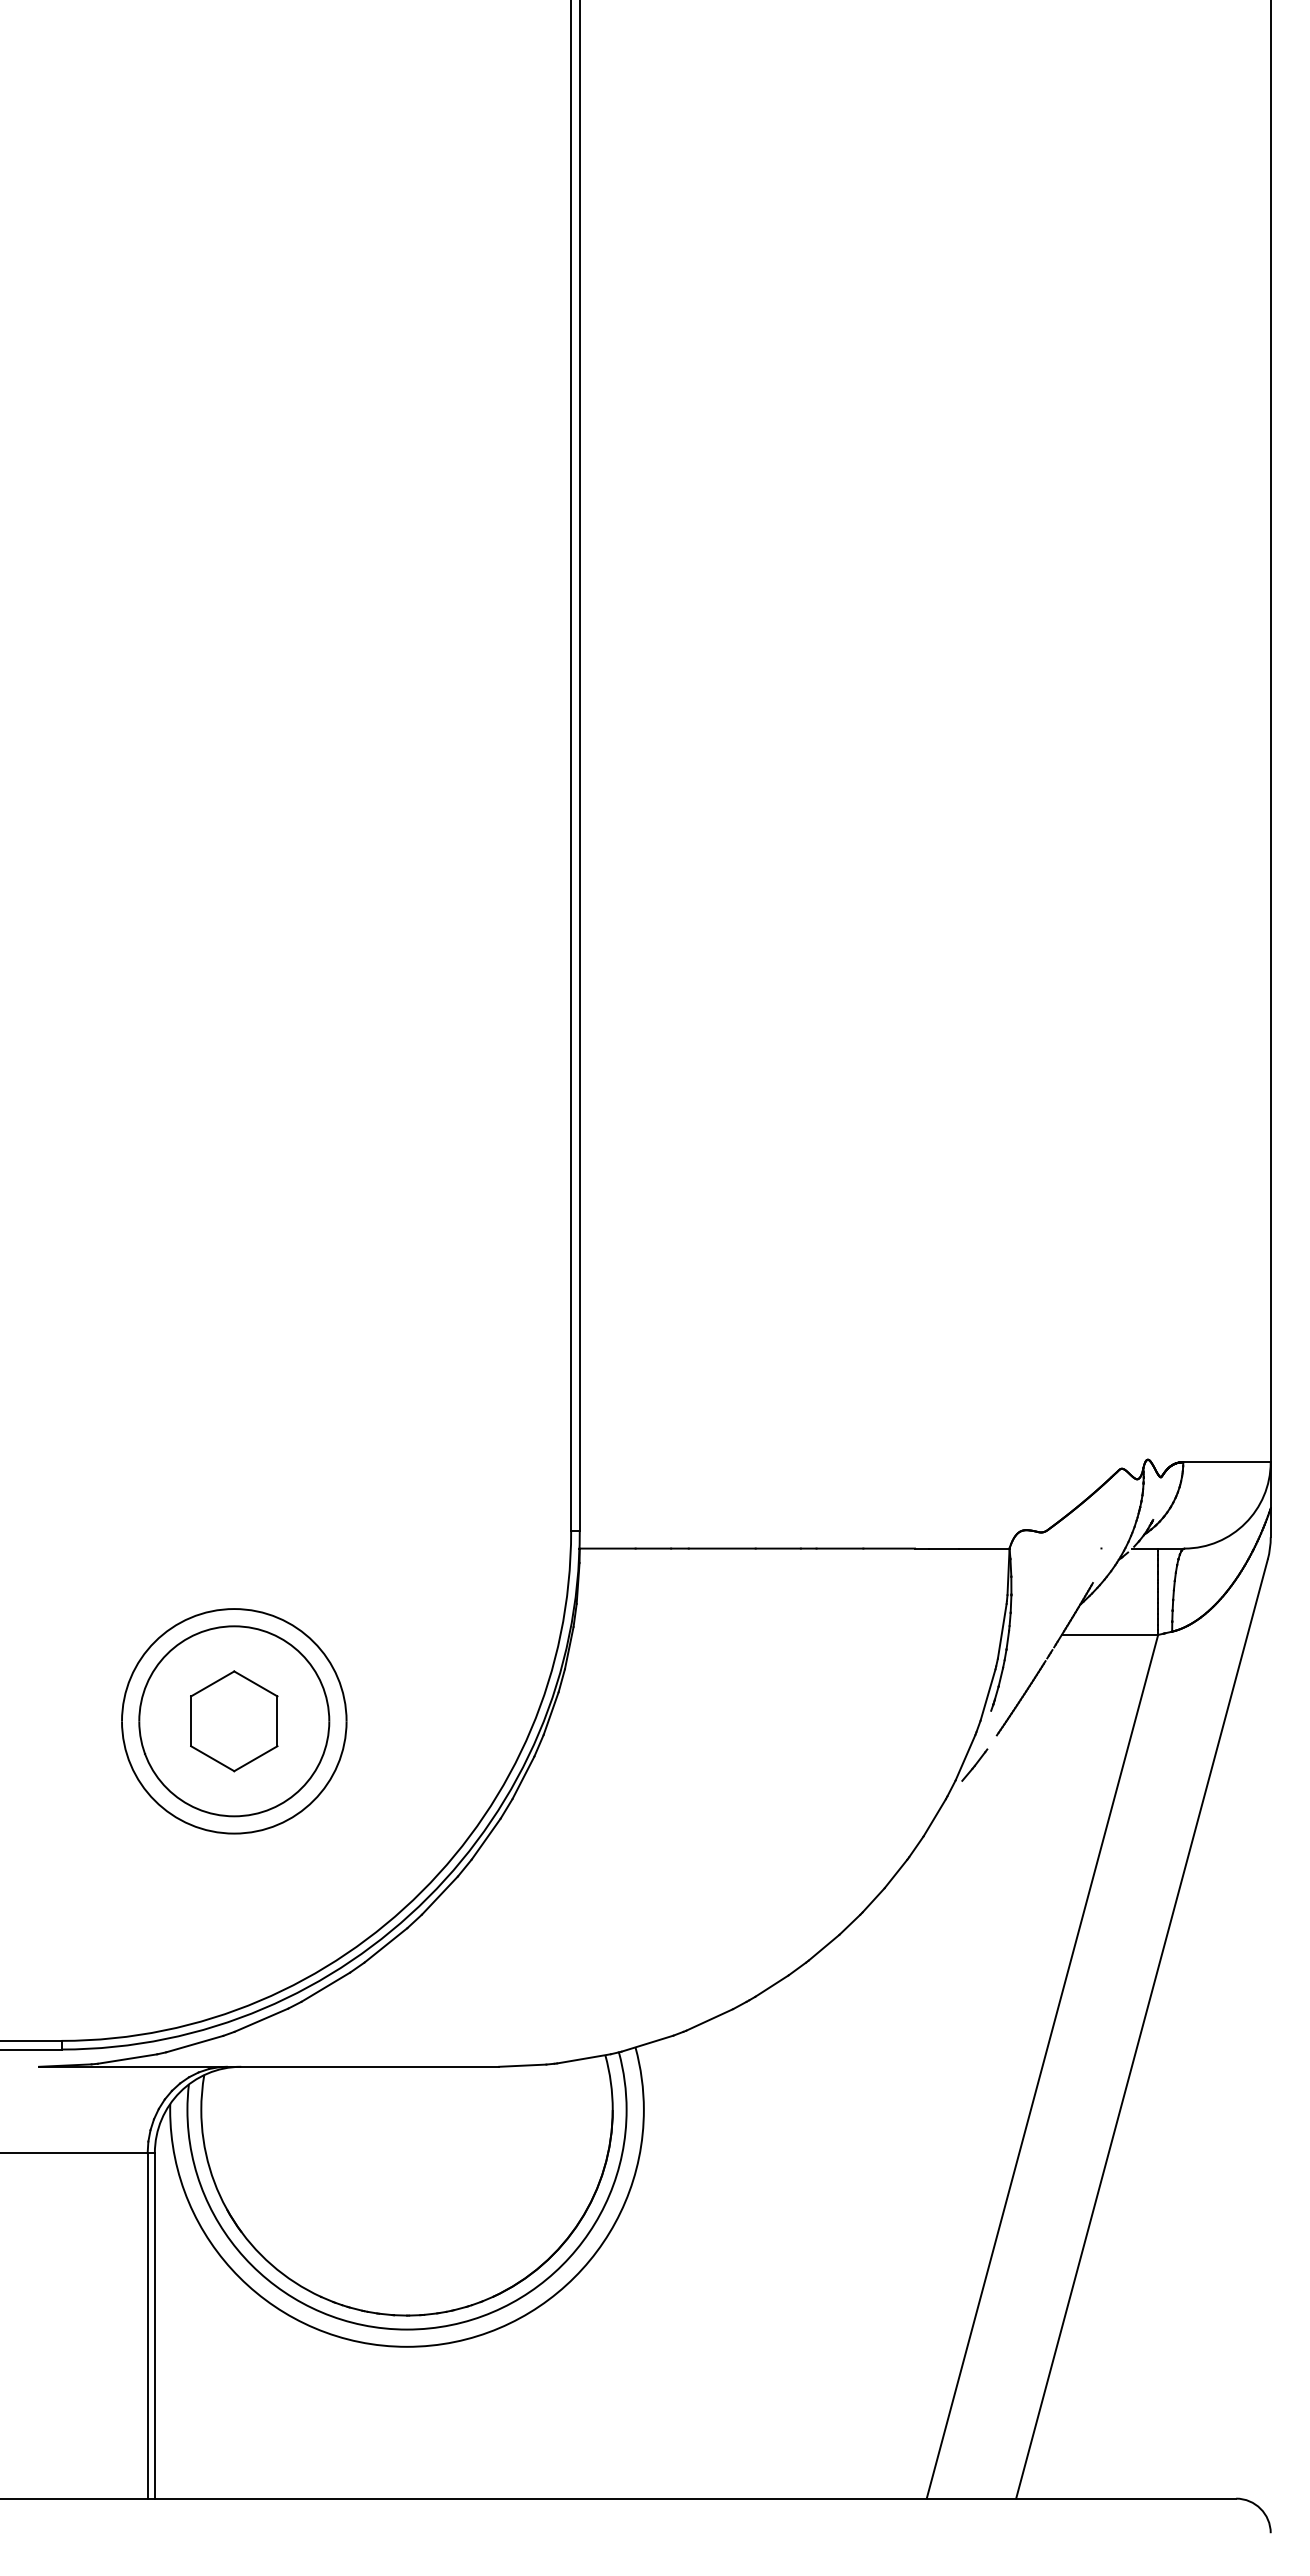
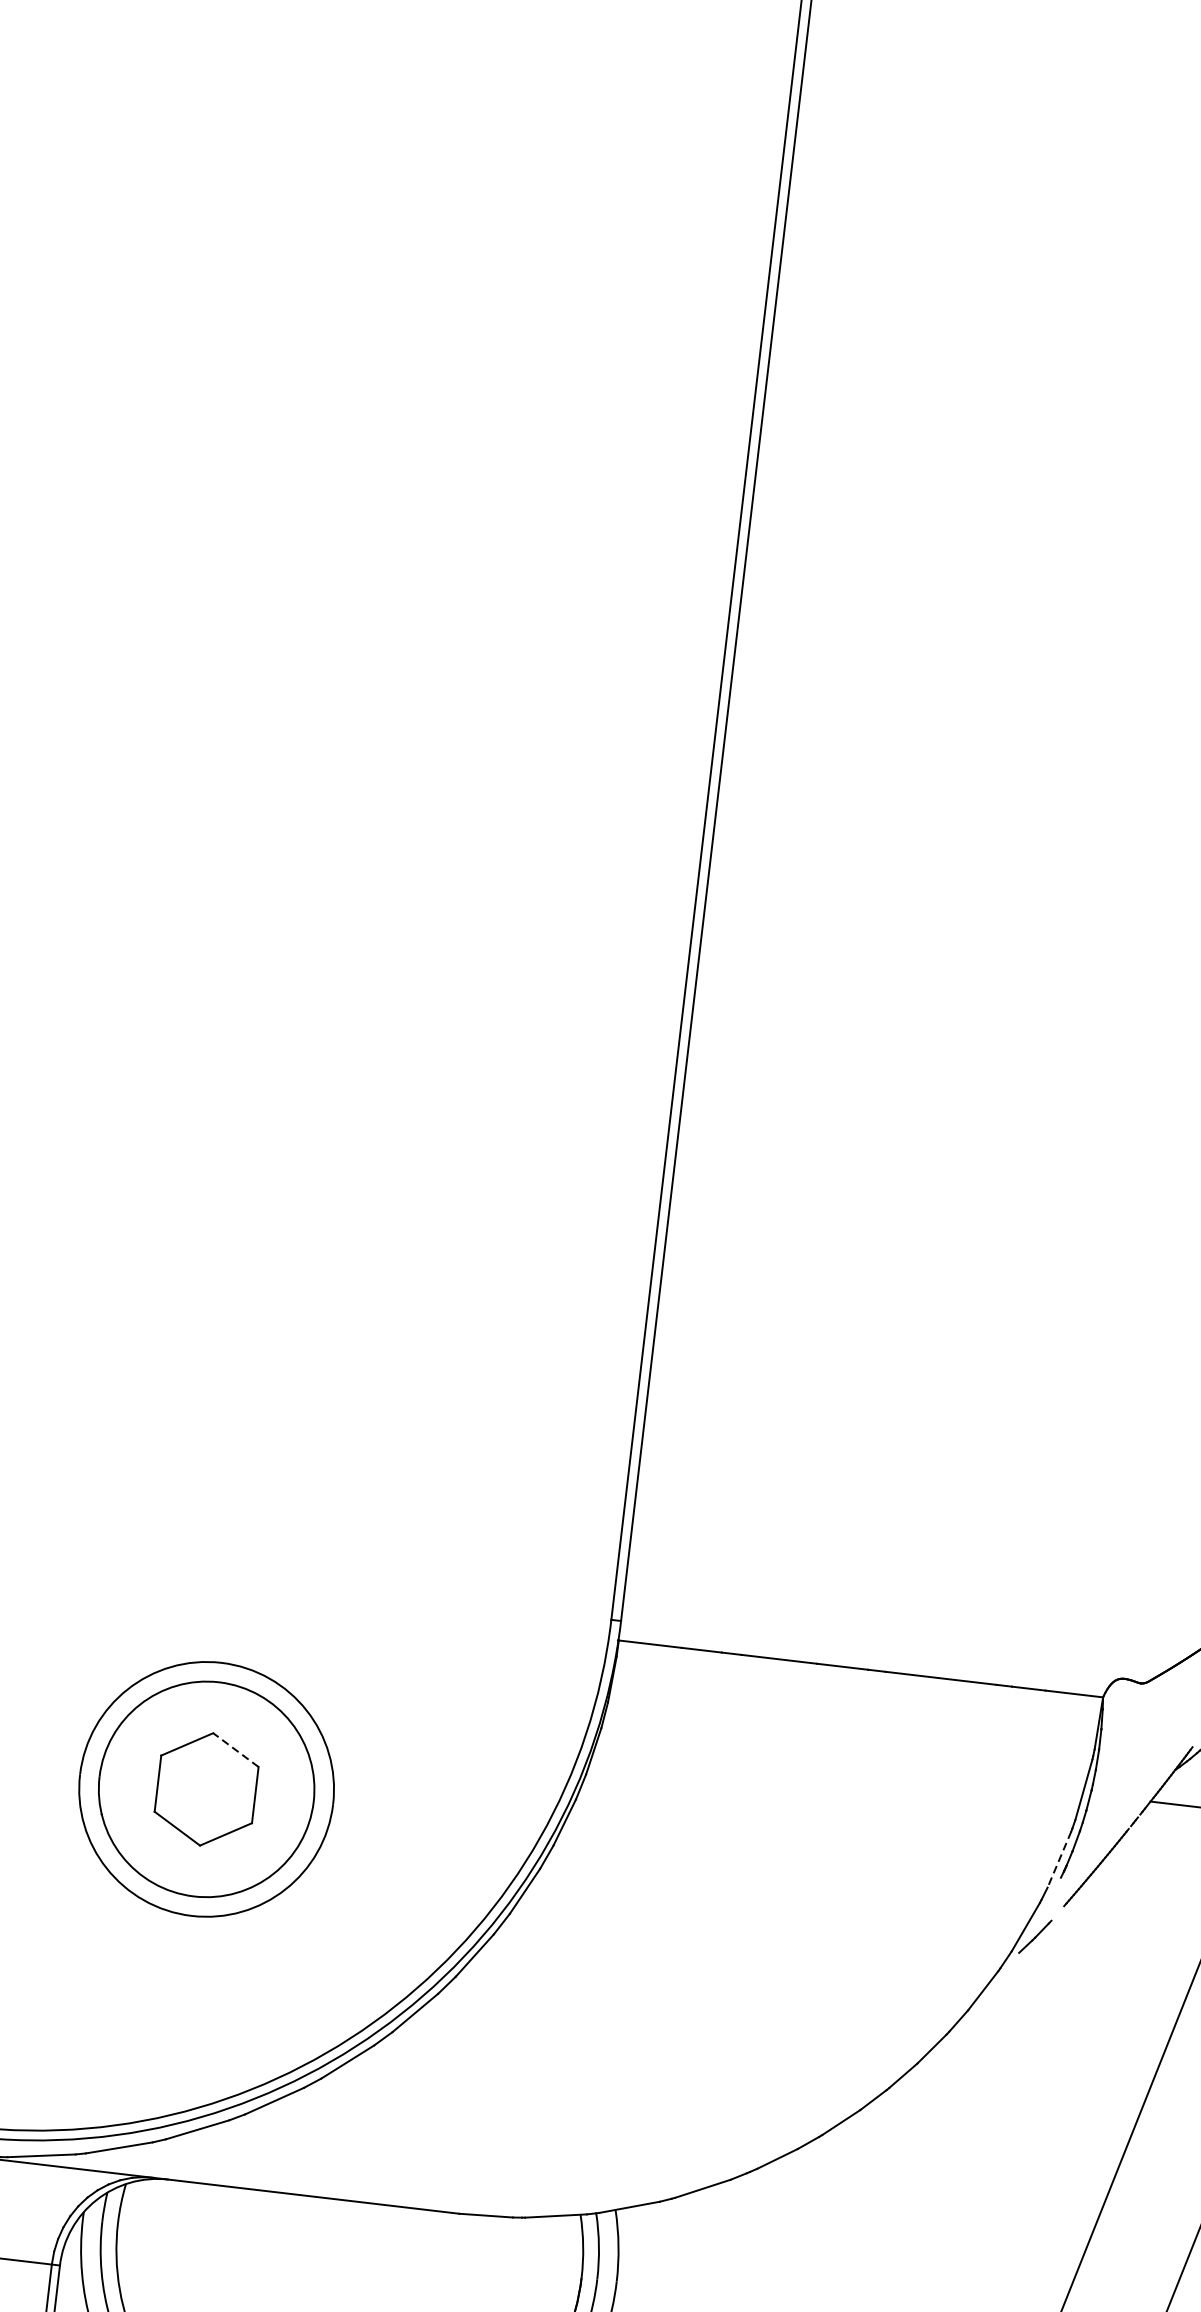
line: (255, 1683) -> (235, 1749), solid -> dashed
line: (988, 1695) -> (1059, 1860), solid -> dashed

